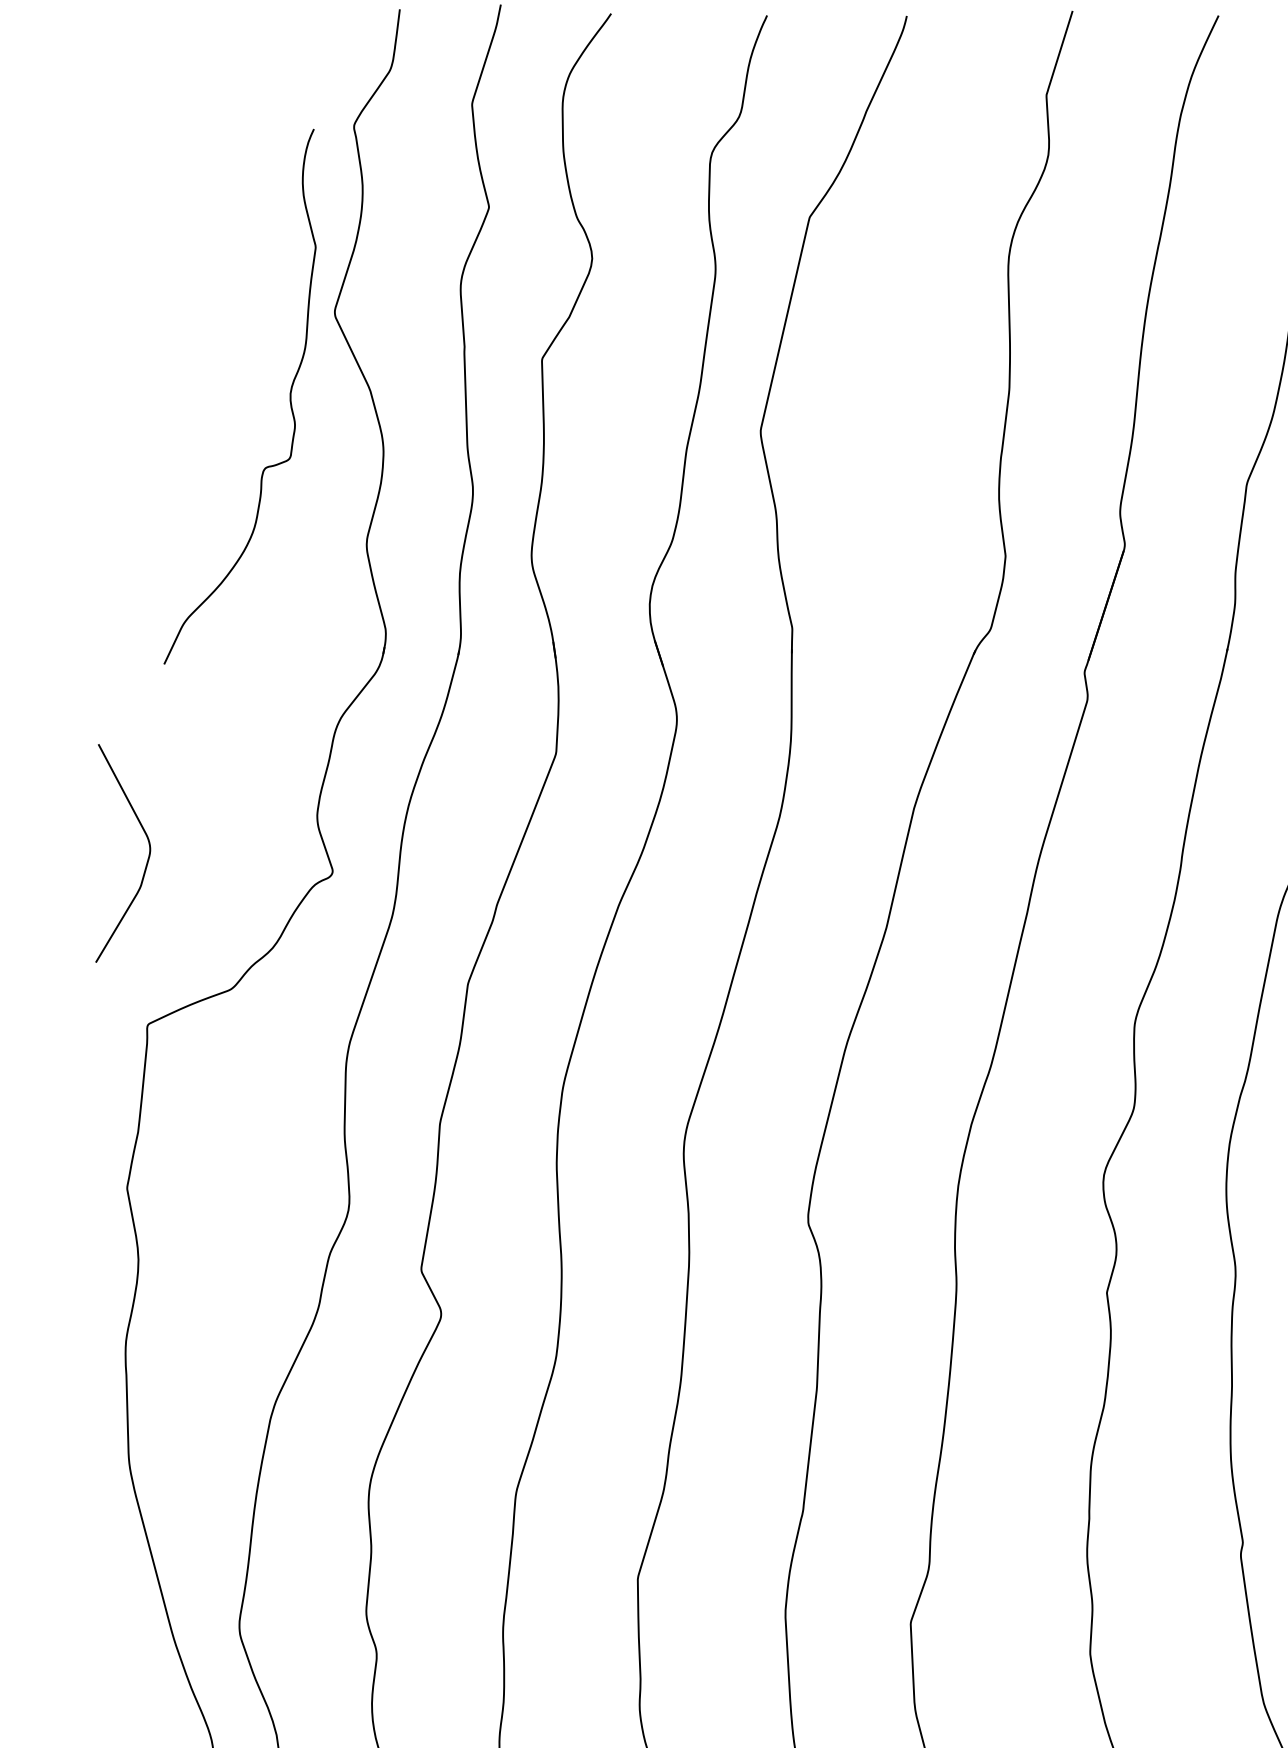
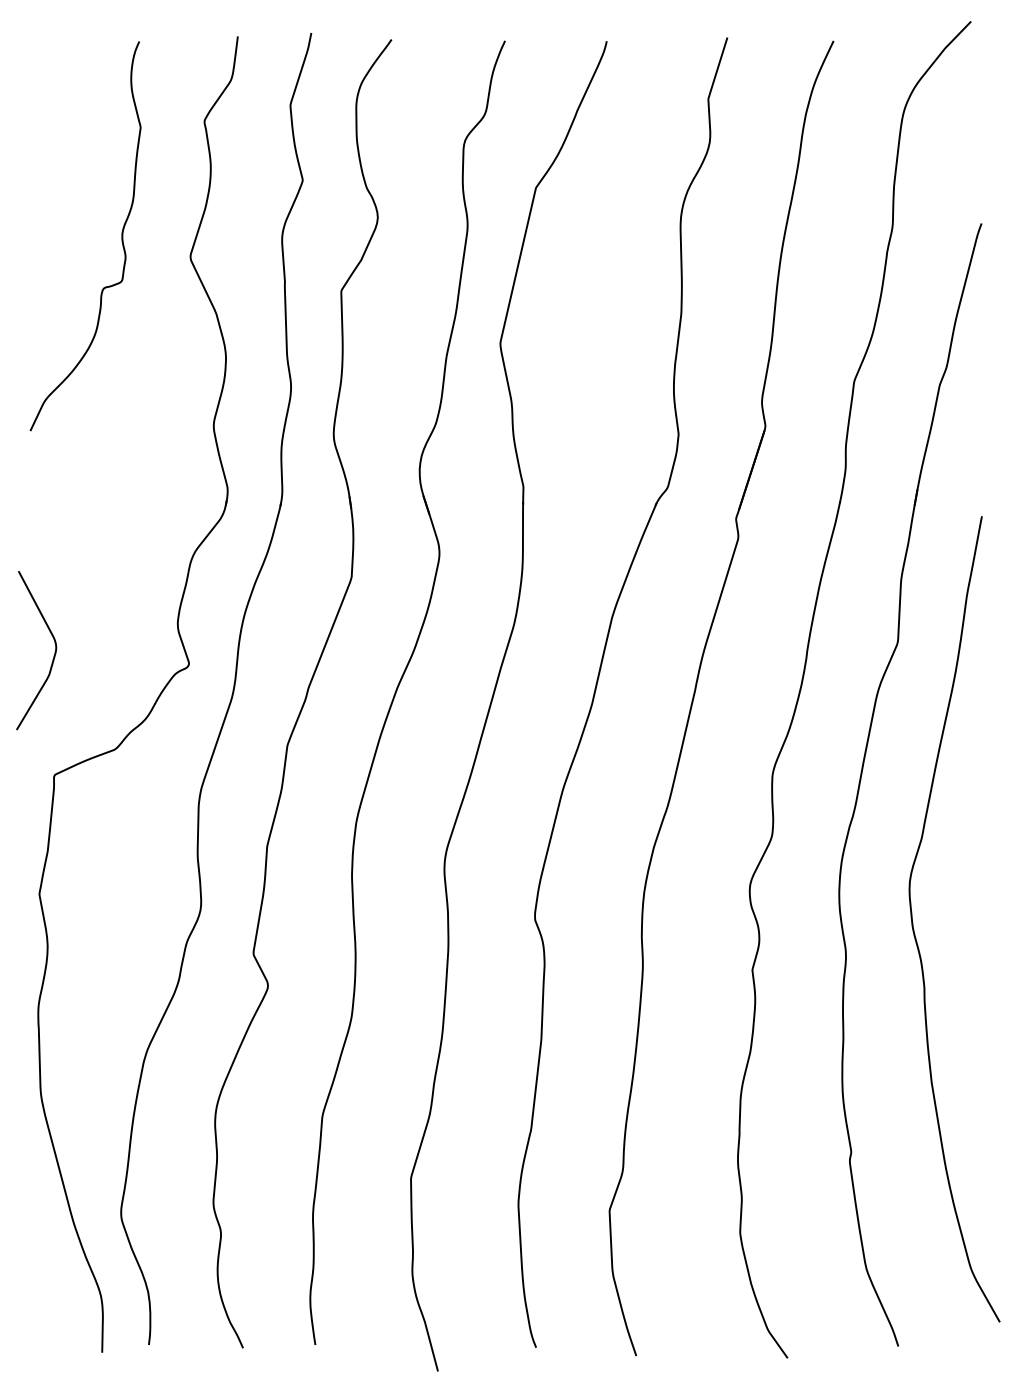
curve: (289, 397) -> (121, 236), moved

